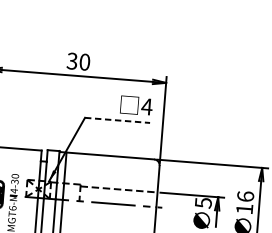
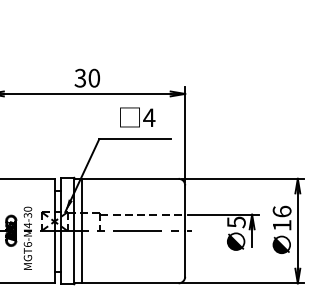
text: (136, 105) -> (137, 117), moved
line: (117, 120) -> (135, 139), dashed -> solid

